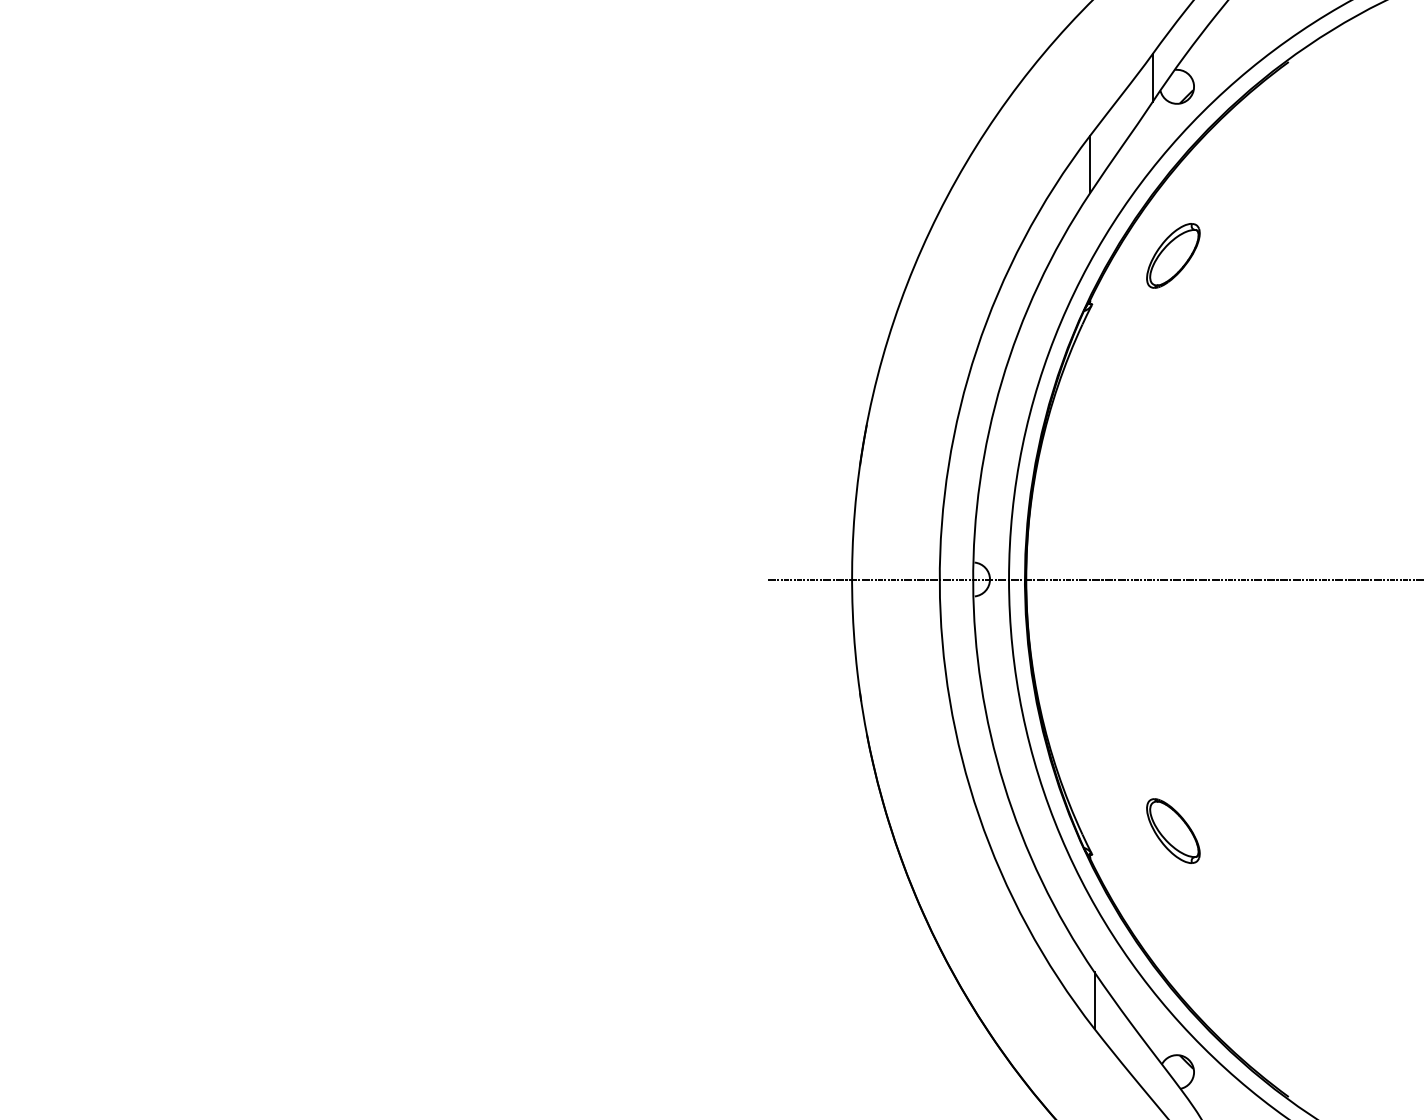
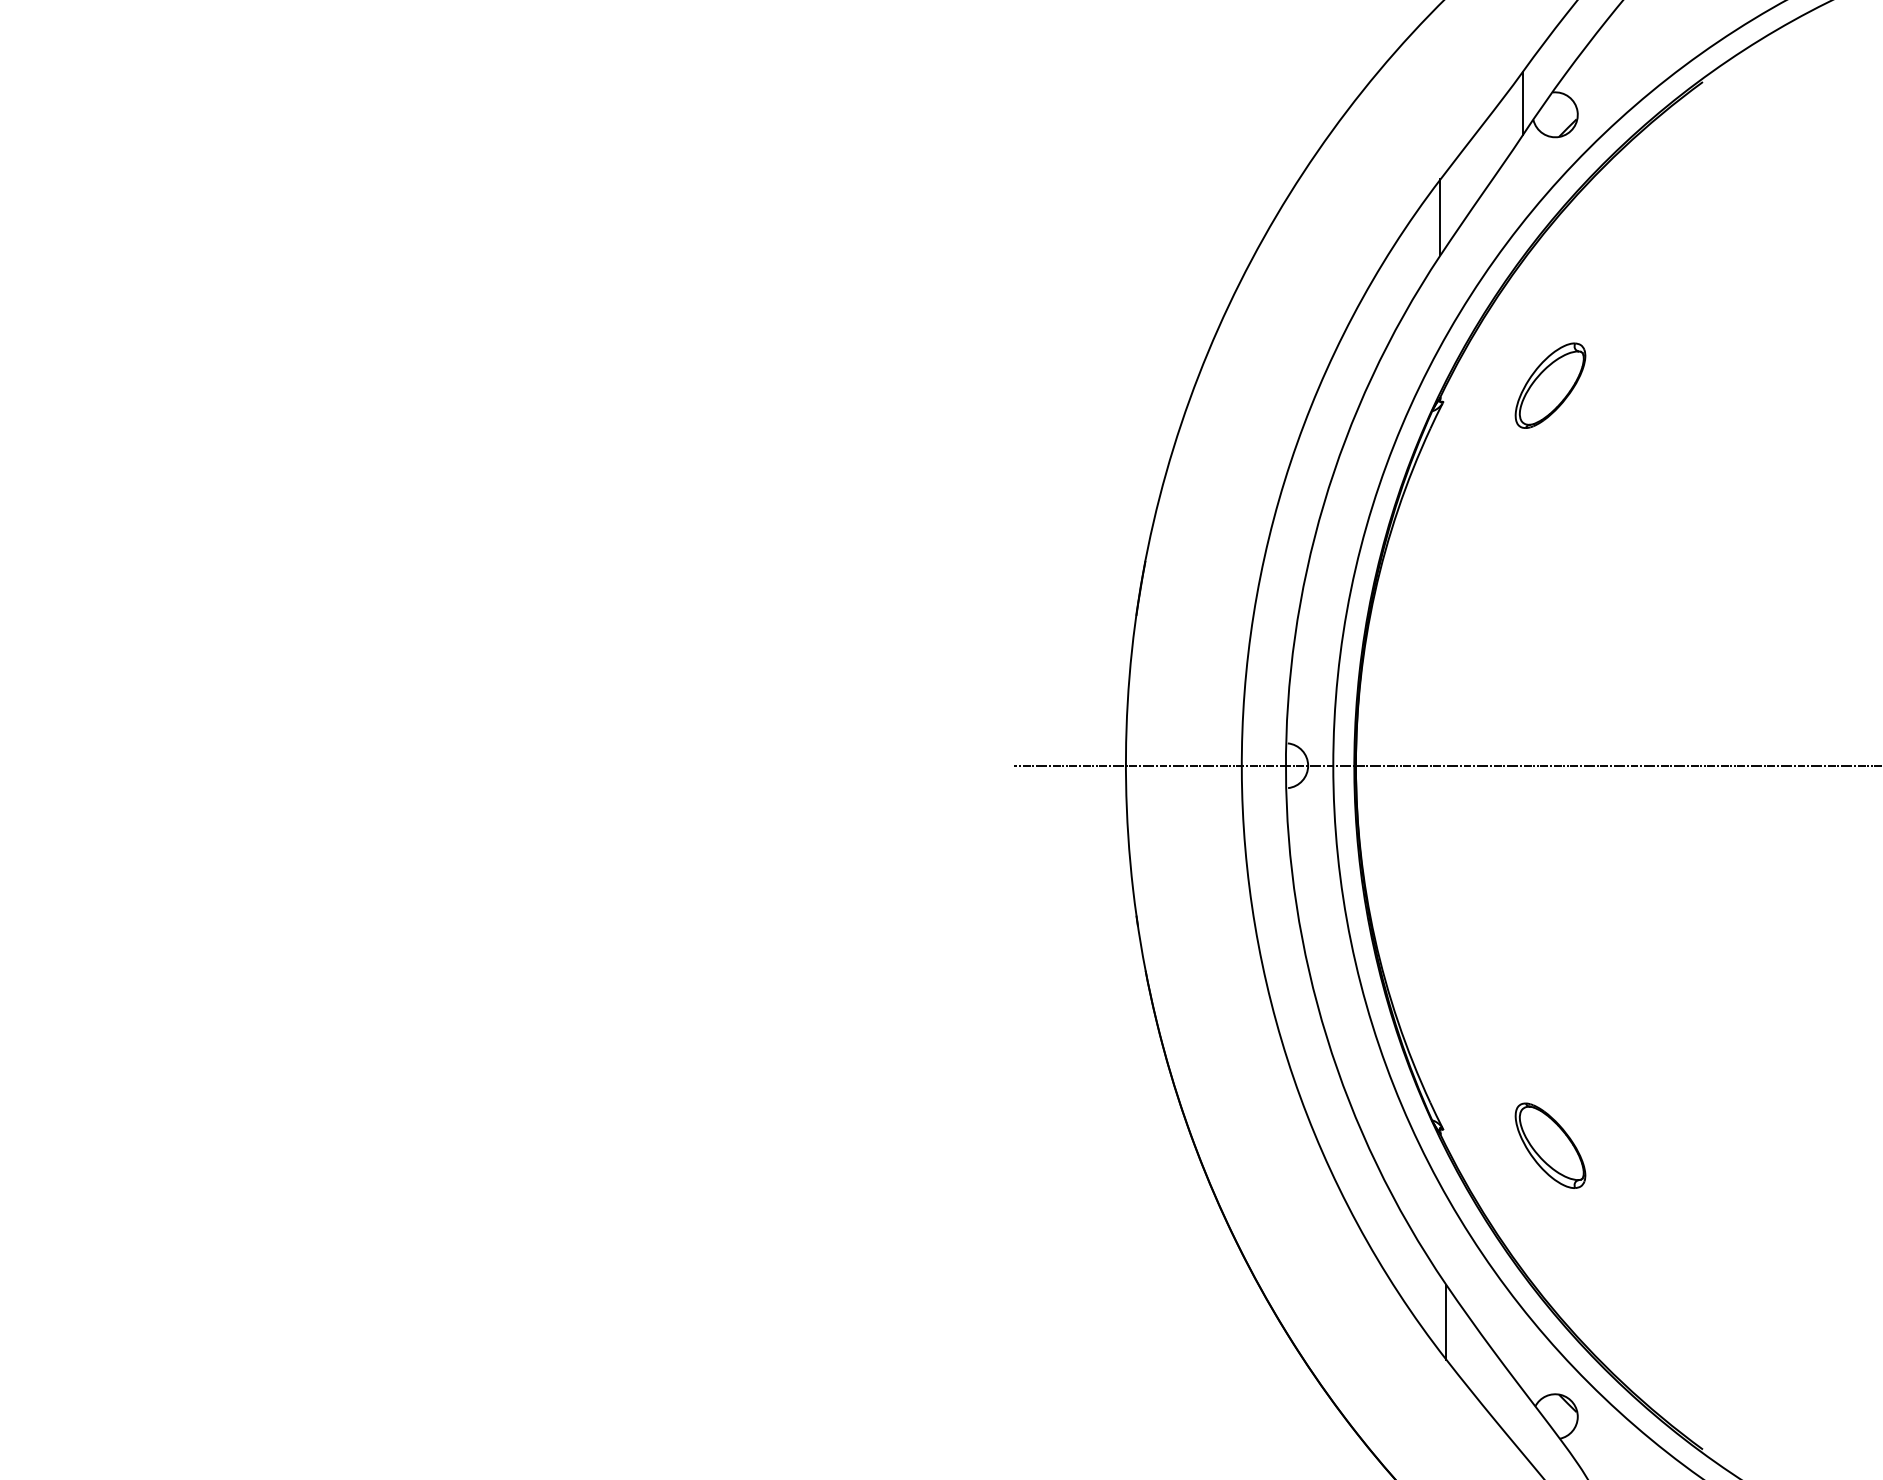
part: (1173, 255) -> (1550, 385), moved
part: (1173, 830) -> (1550, 1144), moved

